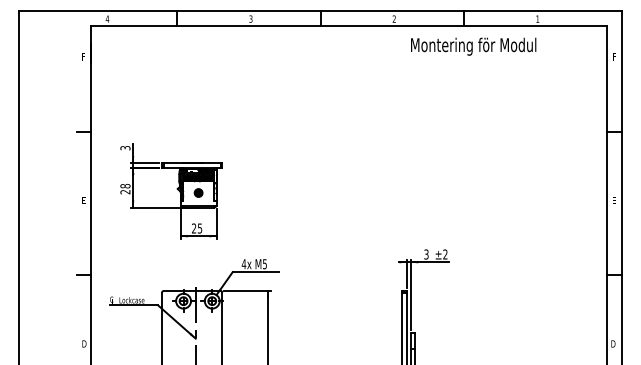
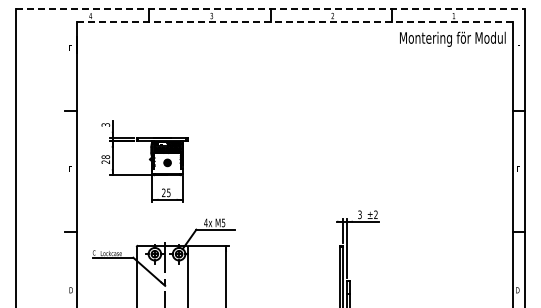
line: (320, 11) -> (270, 9), solid -> dashed
line: (348, 25) -> (294, 21), solid -> dashed
text: (473, 45) -> (452, 38), moved

